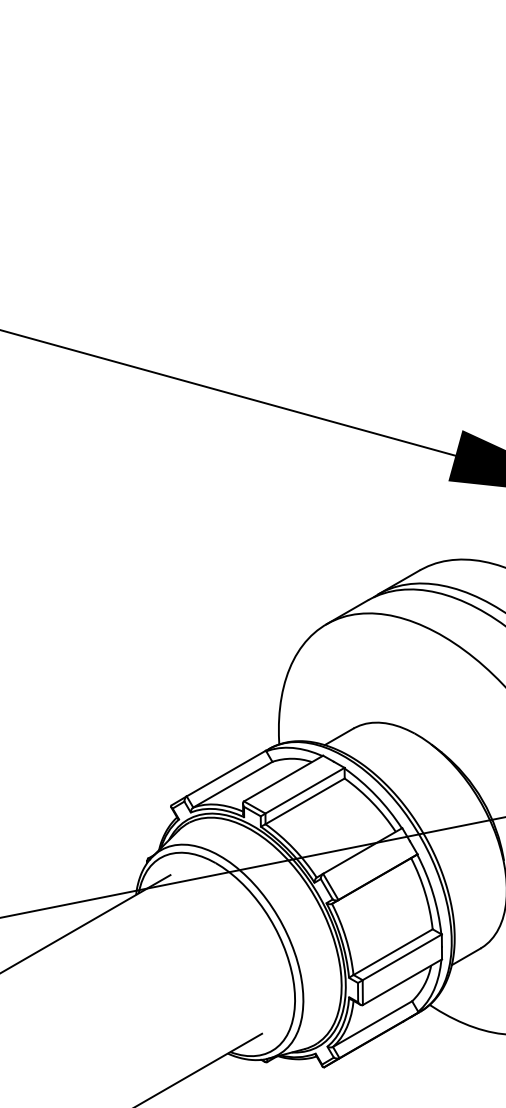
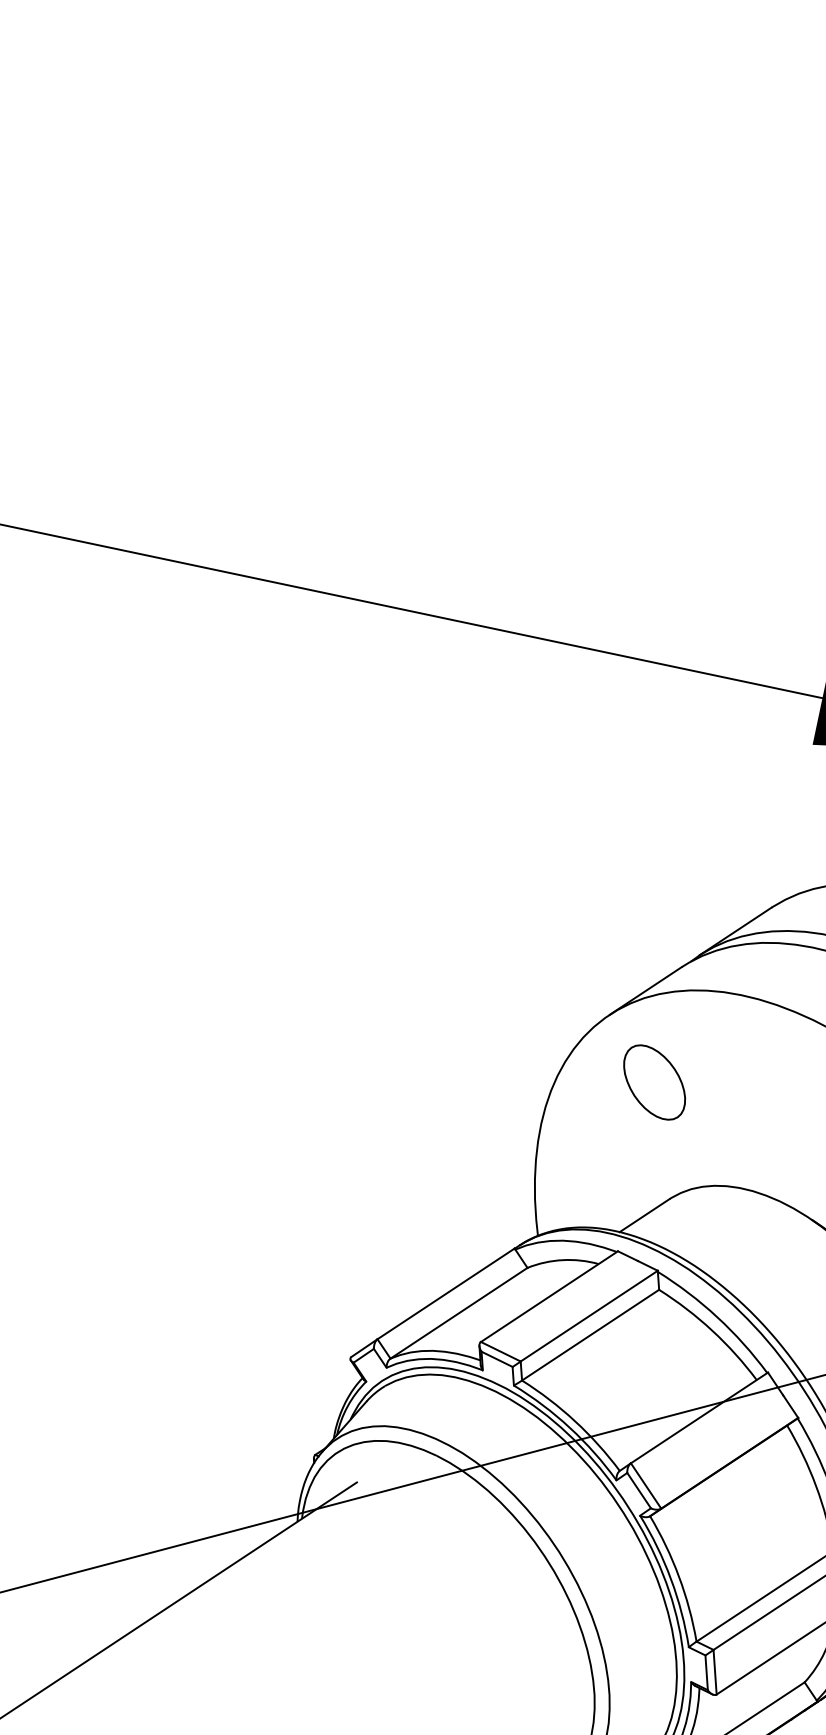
part: (349, 663) -> (655, 1082), added

